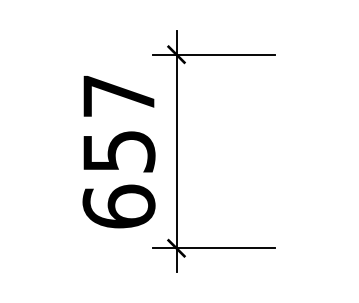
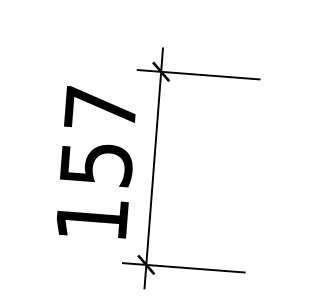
text: (118, 206) -> (91, 218), 657 -> 157

